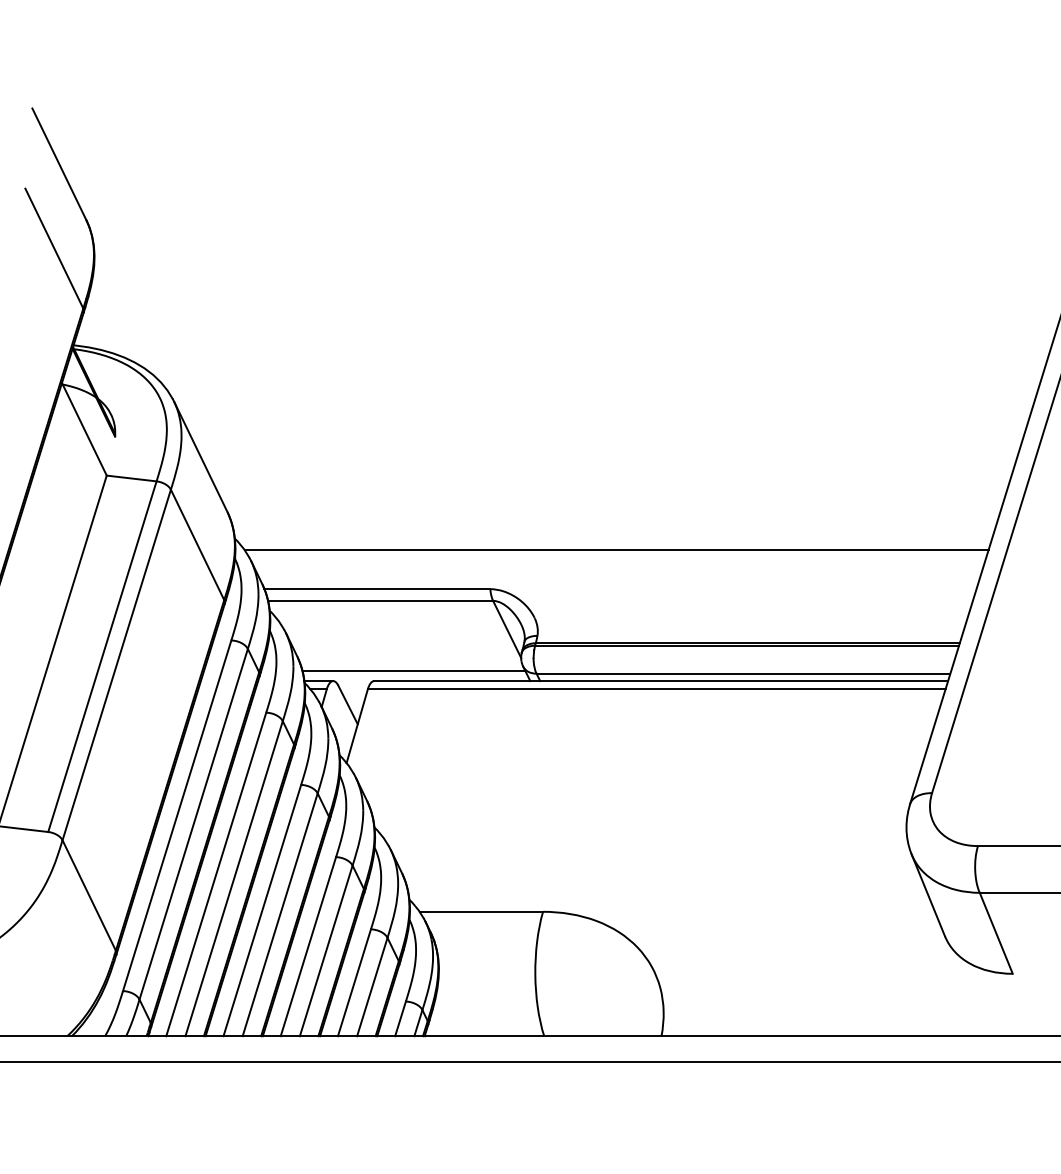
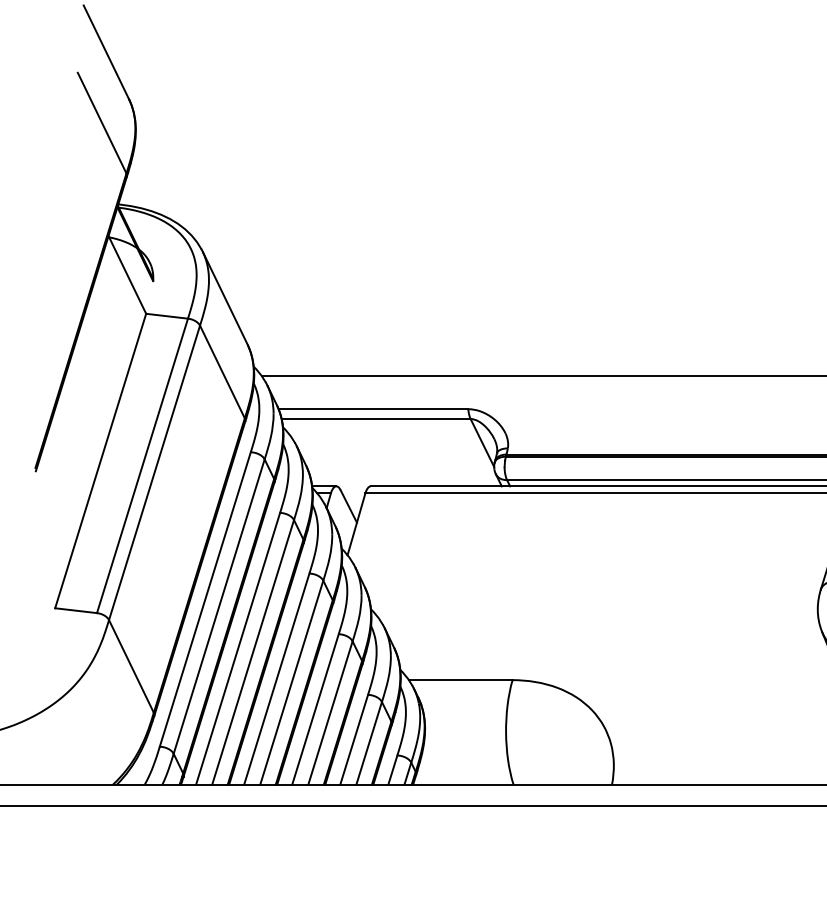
line: (413, 671) -> (403, 478), removed

